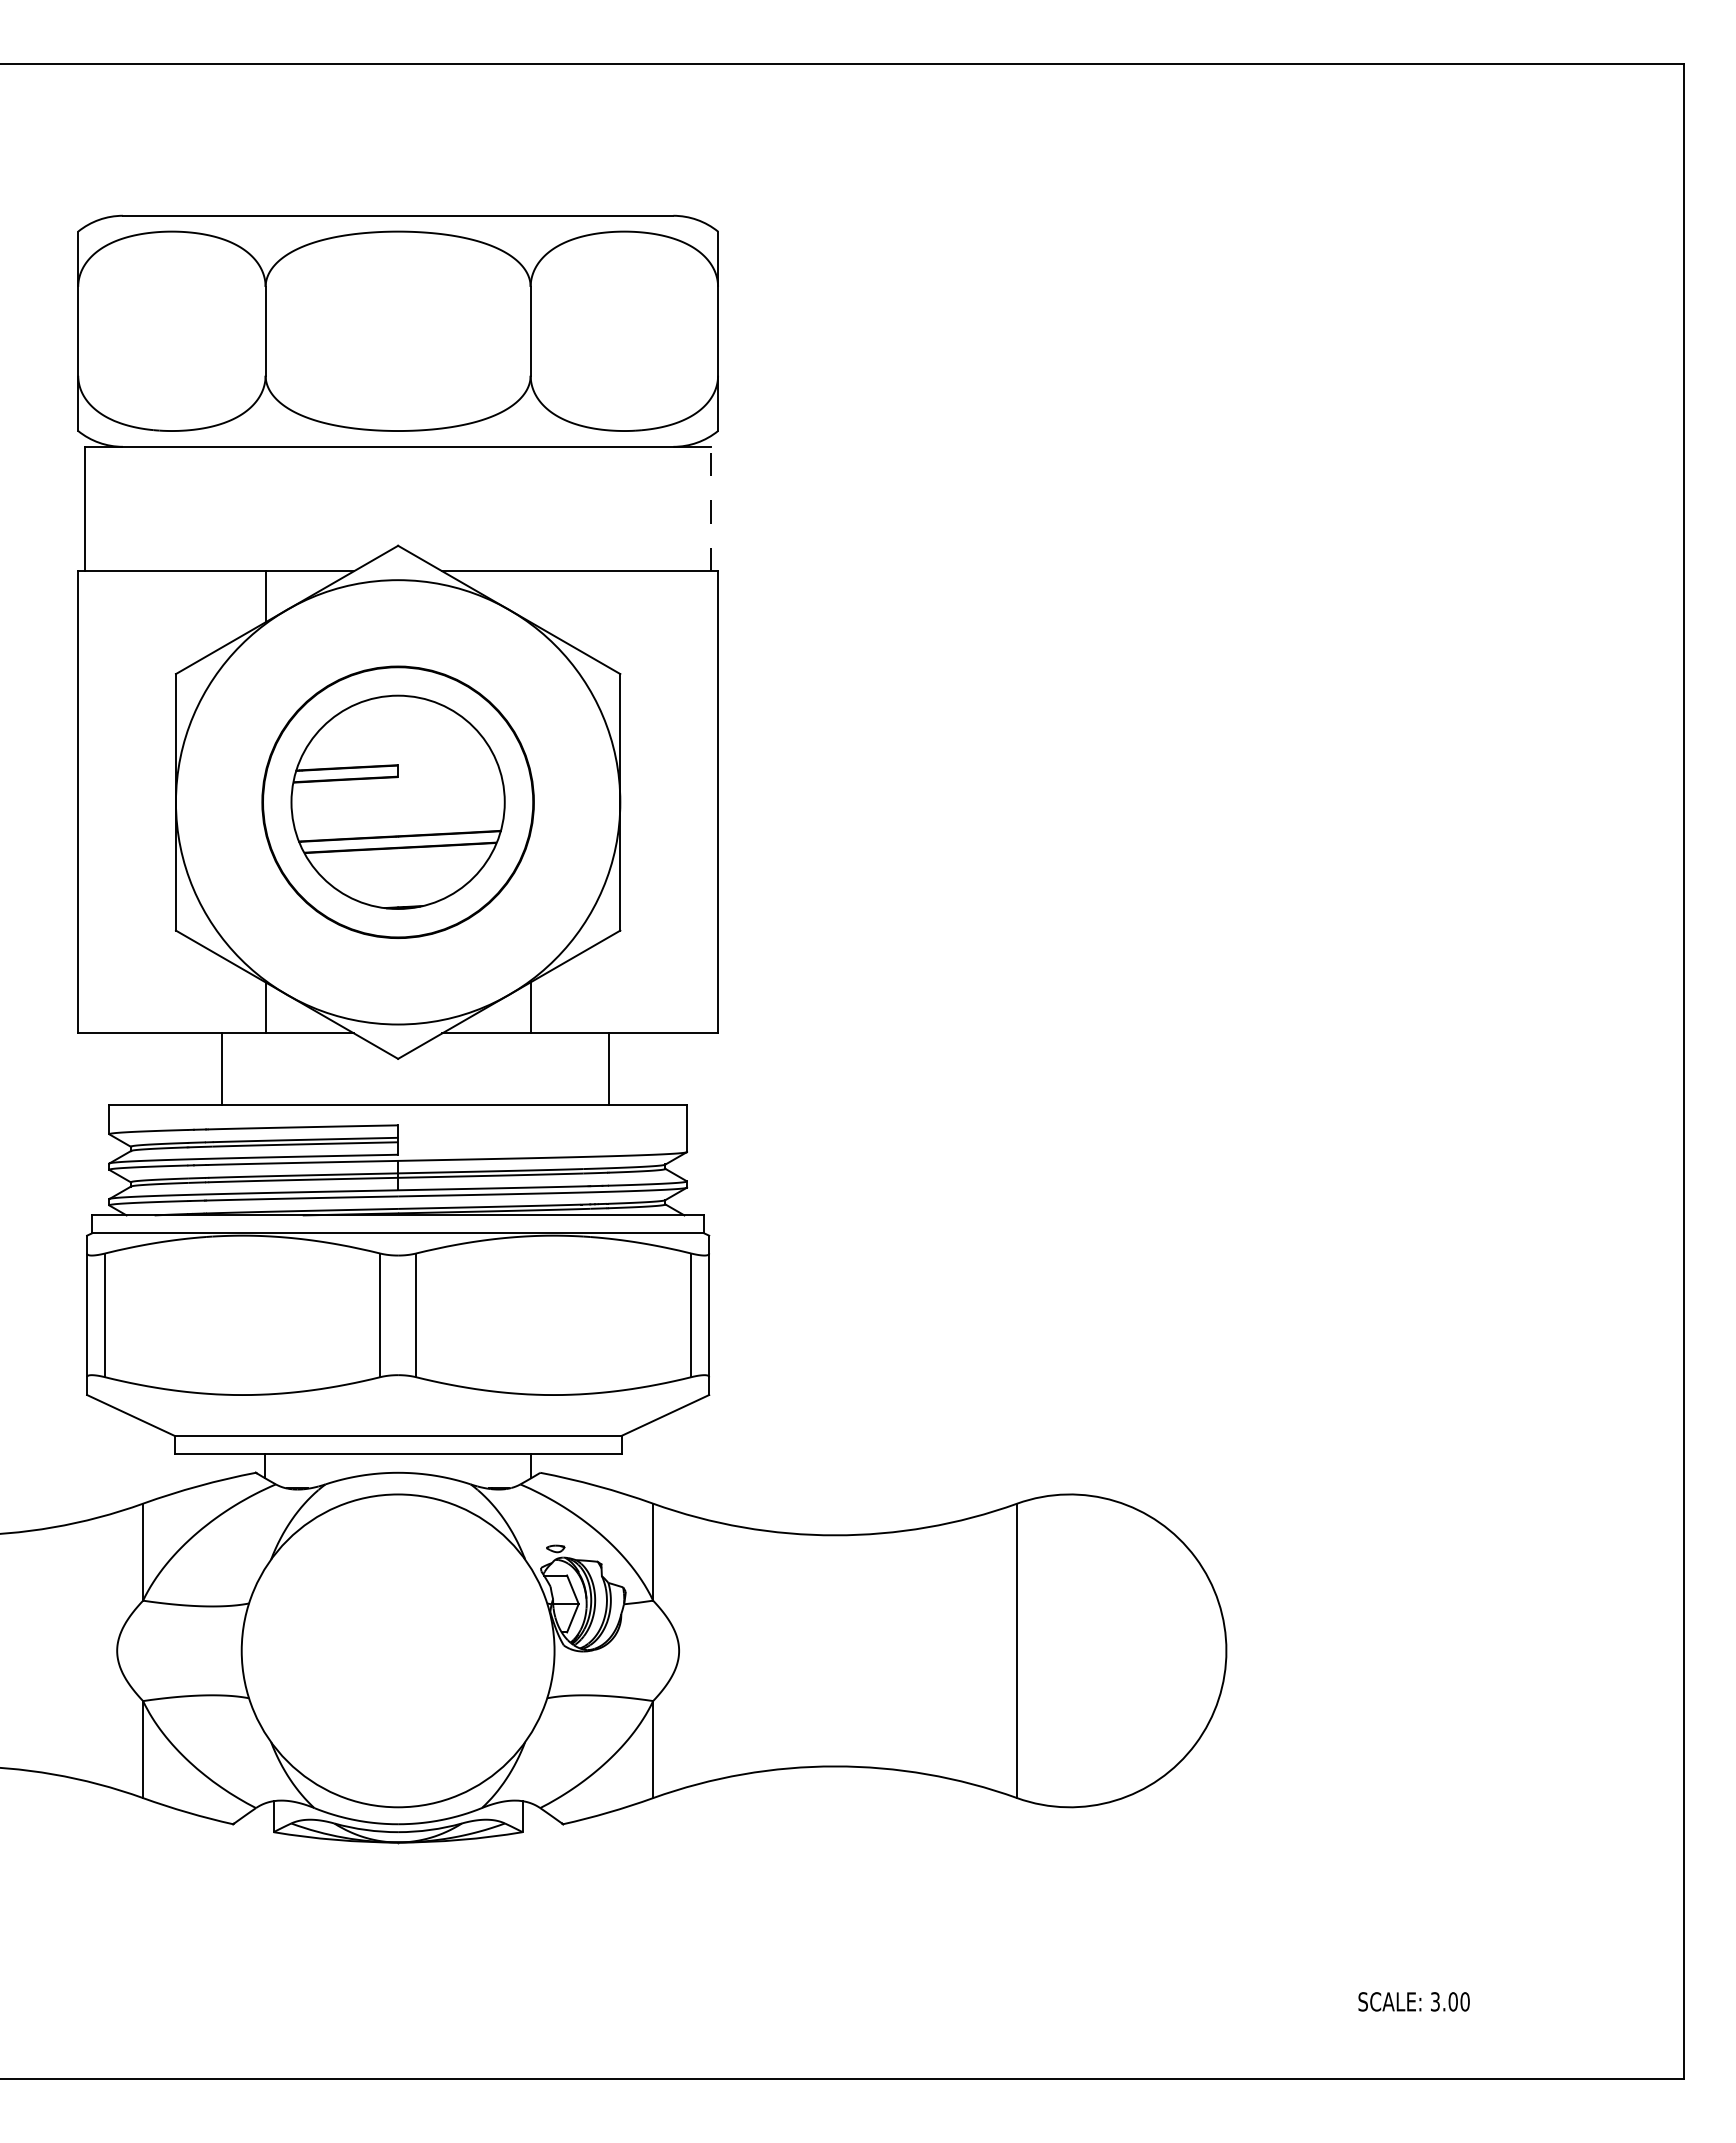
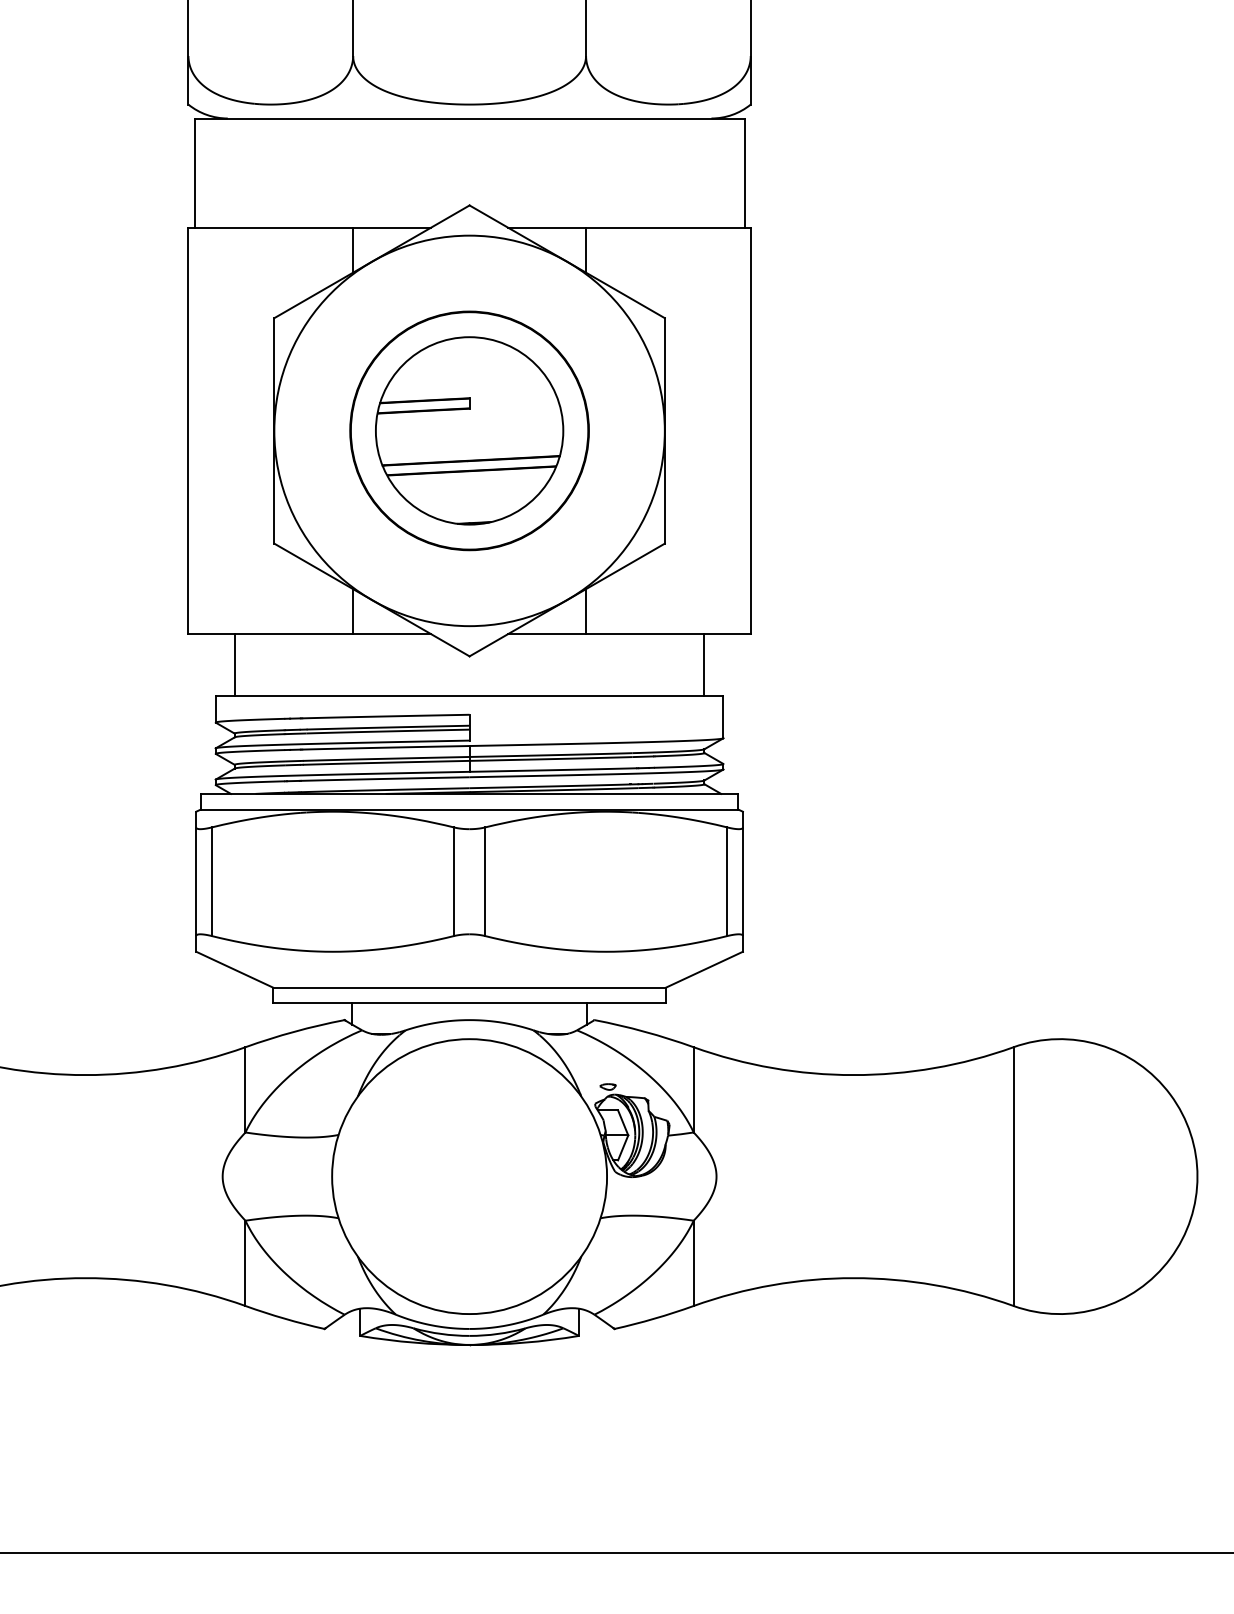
line: (710, 508) -> (744, 172), dashed -> solid
line: (530, 596) -> (585, 250), added
line: (221, 1068) -> (235, 664), moved
line: (608, 1068) -> (703, 664), moved

